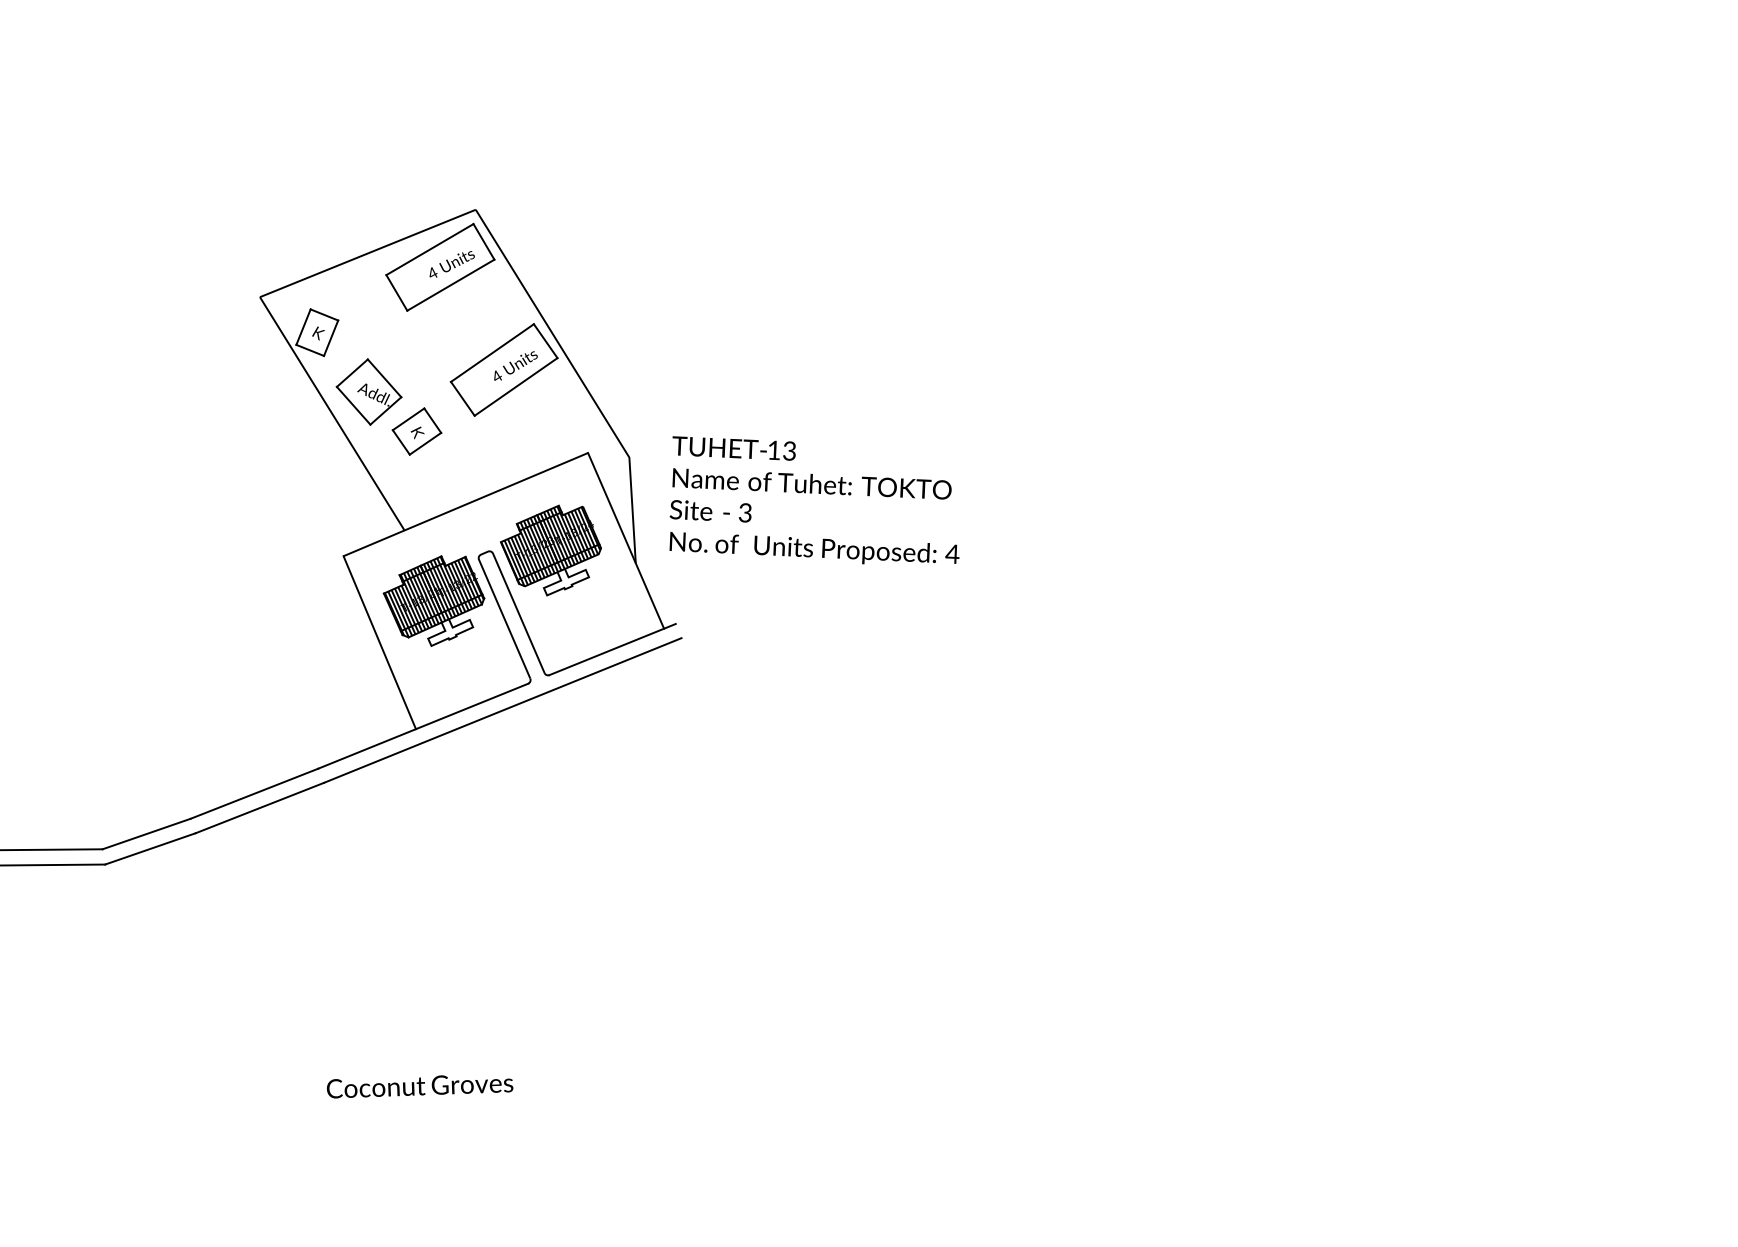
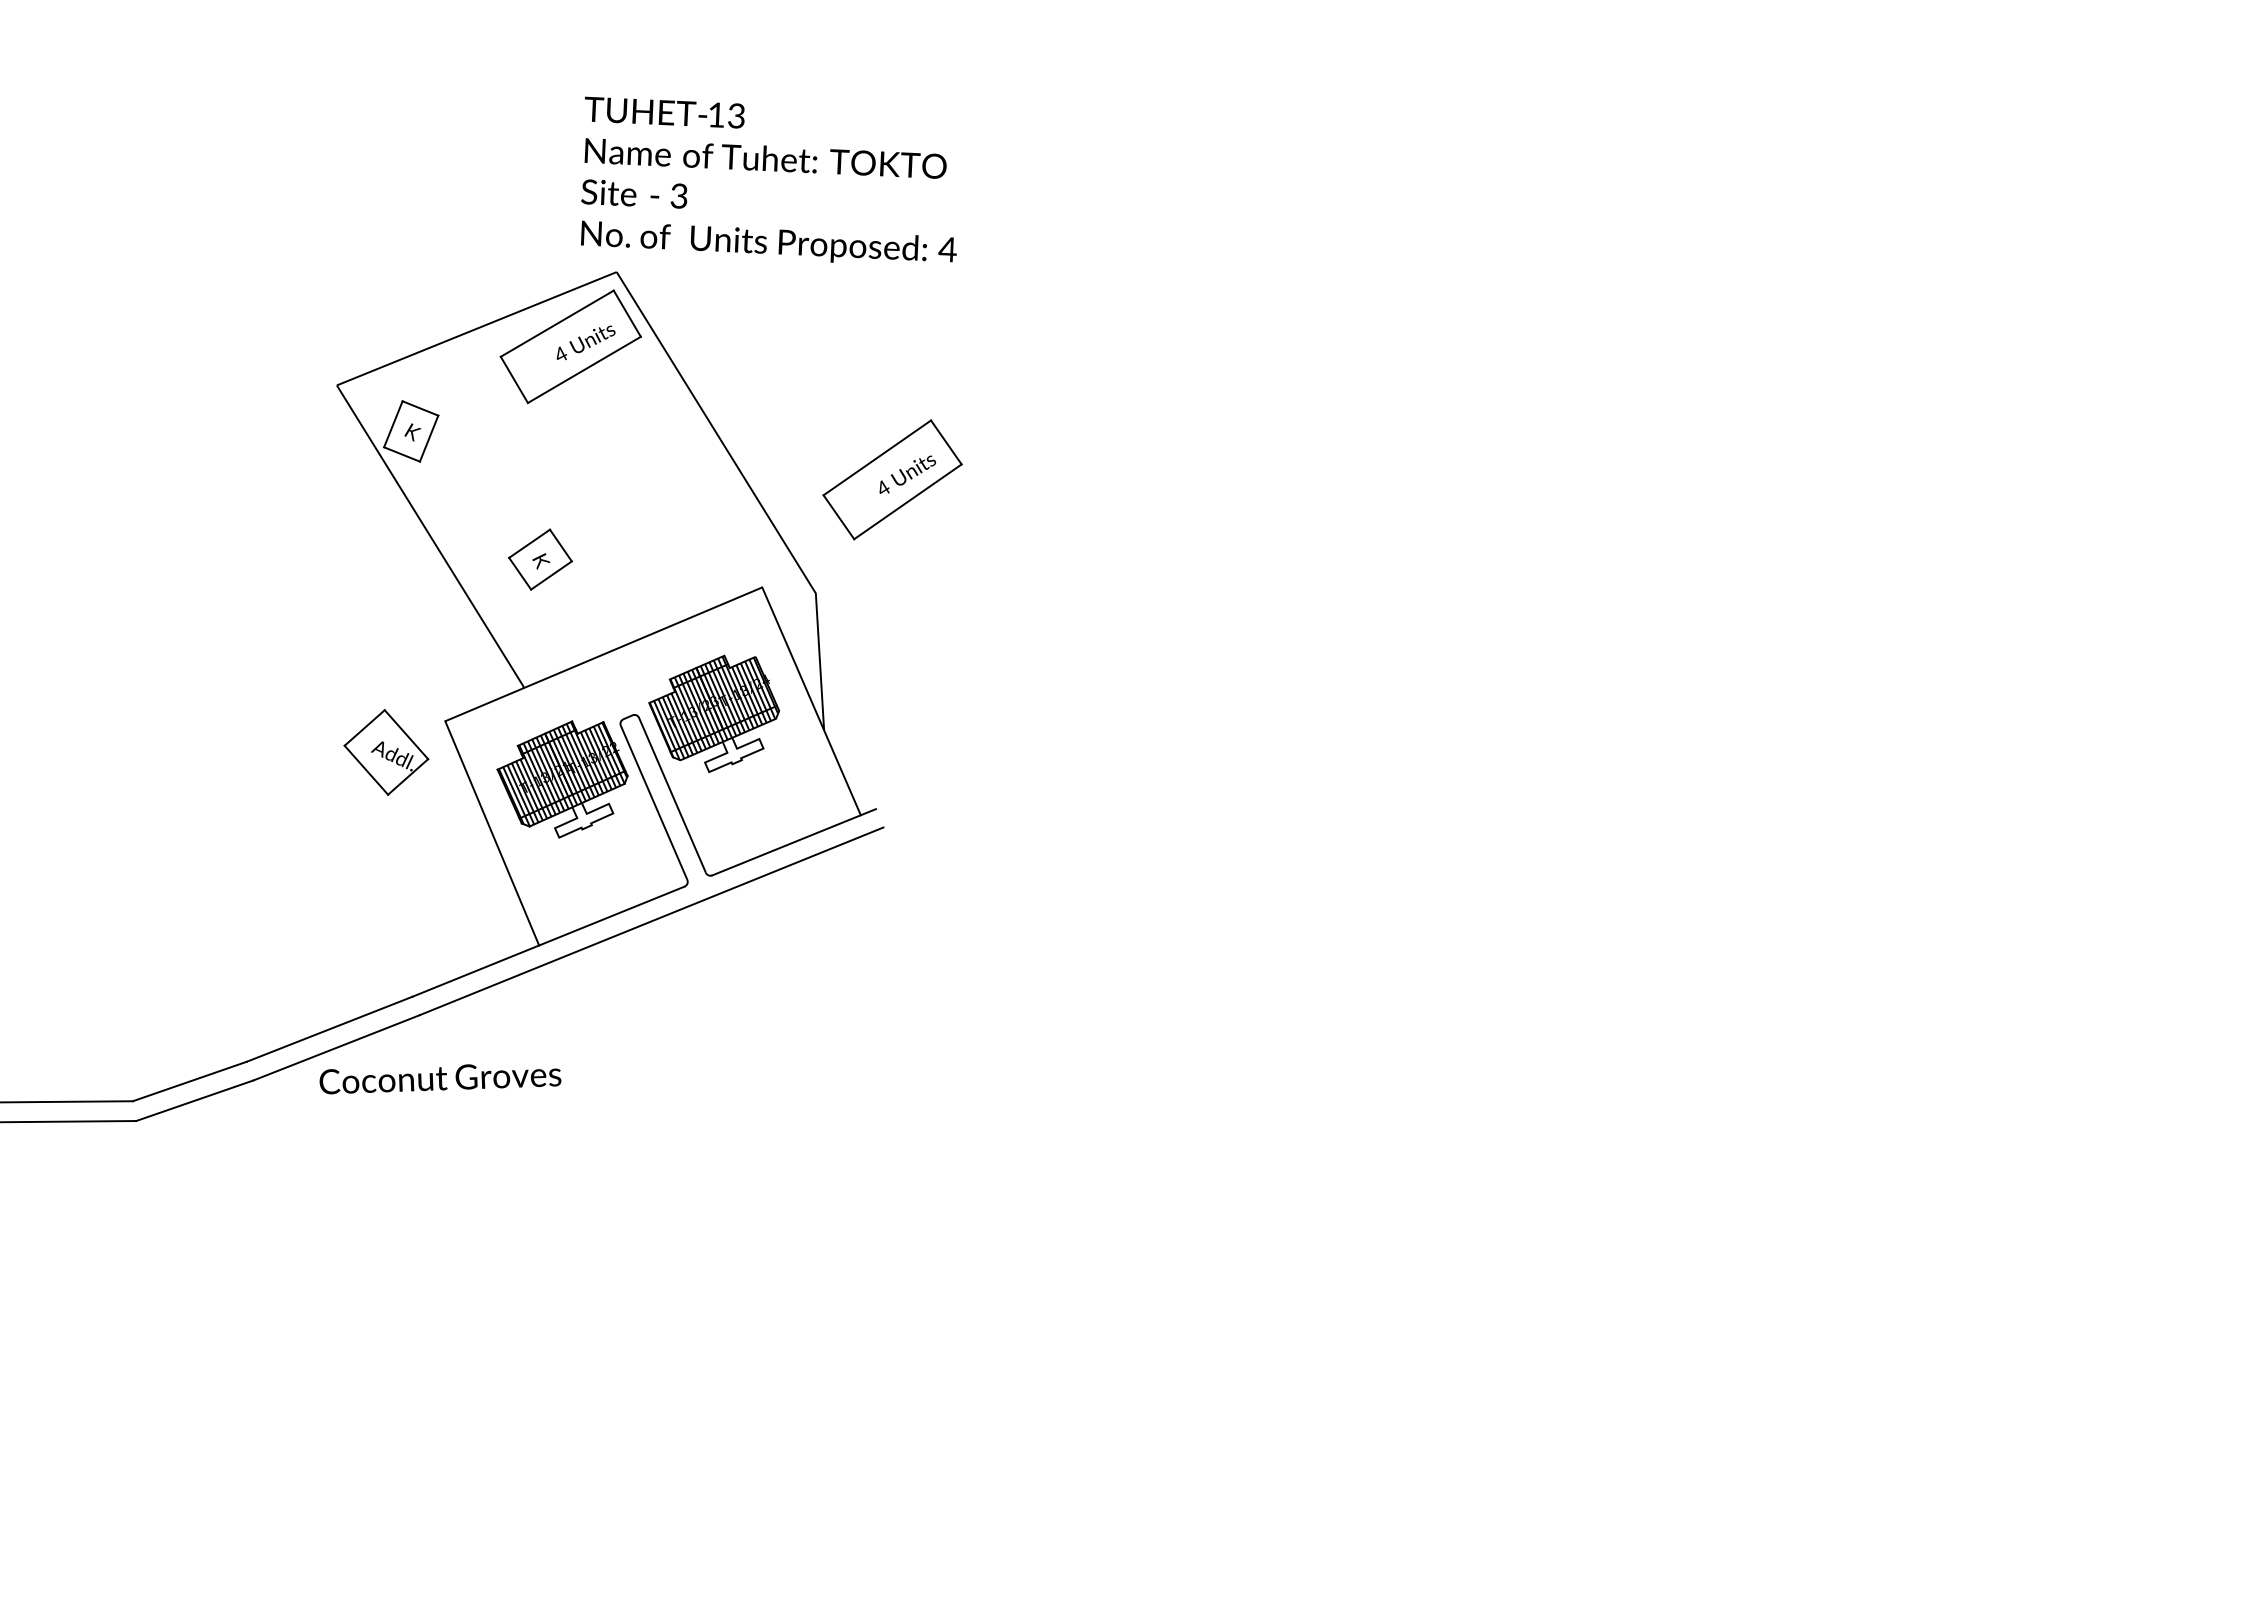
part: (504, 369) -> (892, 479), moved
part: (369, 392) -> (386, 752), moved
text: (814, 500) -> (768, 179), moved
text: (420, 1087) -> (440, 1079), moved

